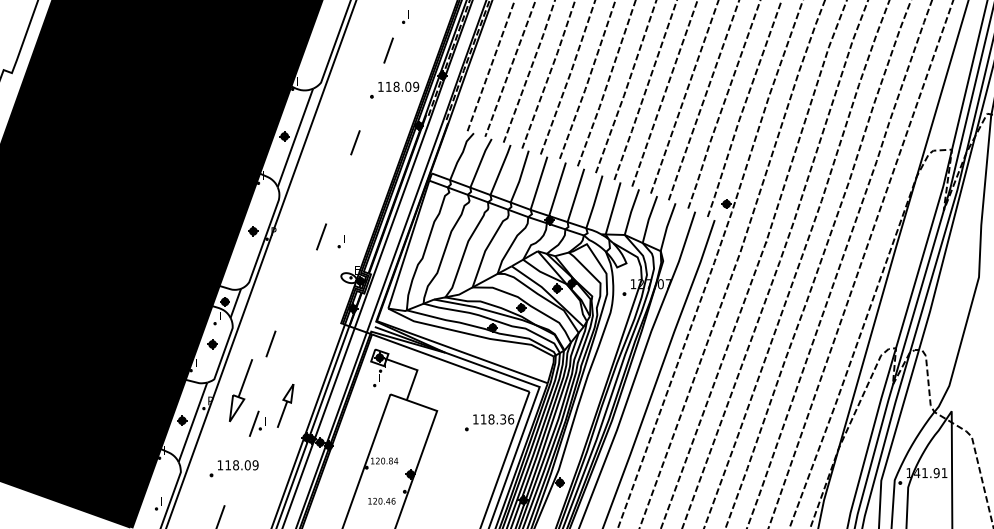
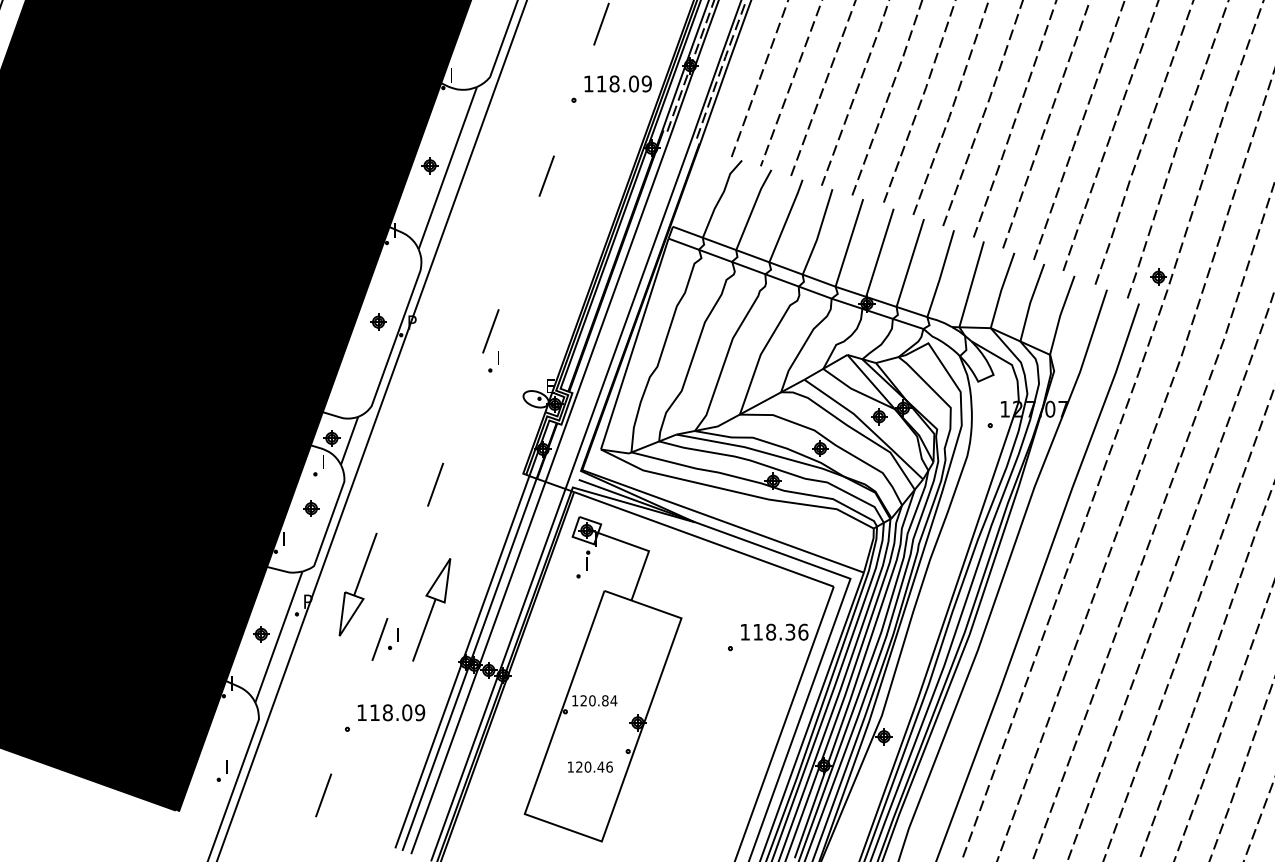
part: (340, 241) -> (492, 361), moved
line: (270, 343) -> (434, 483), moved
part: (285, 405) -> (431, 609), size x1.43
part: (233, 468) -> (383, 718), moved

